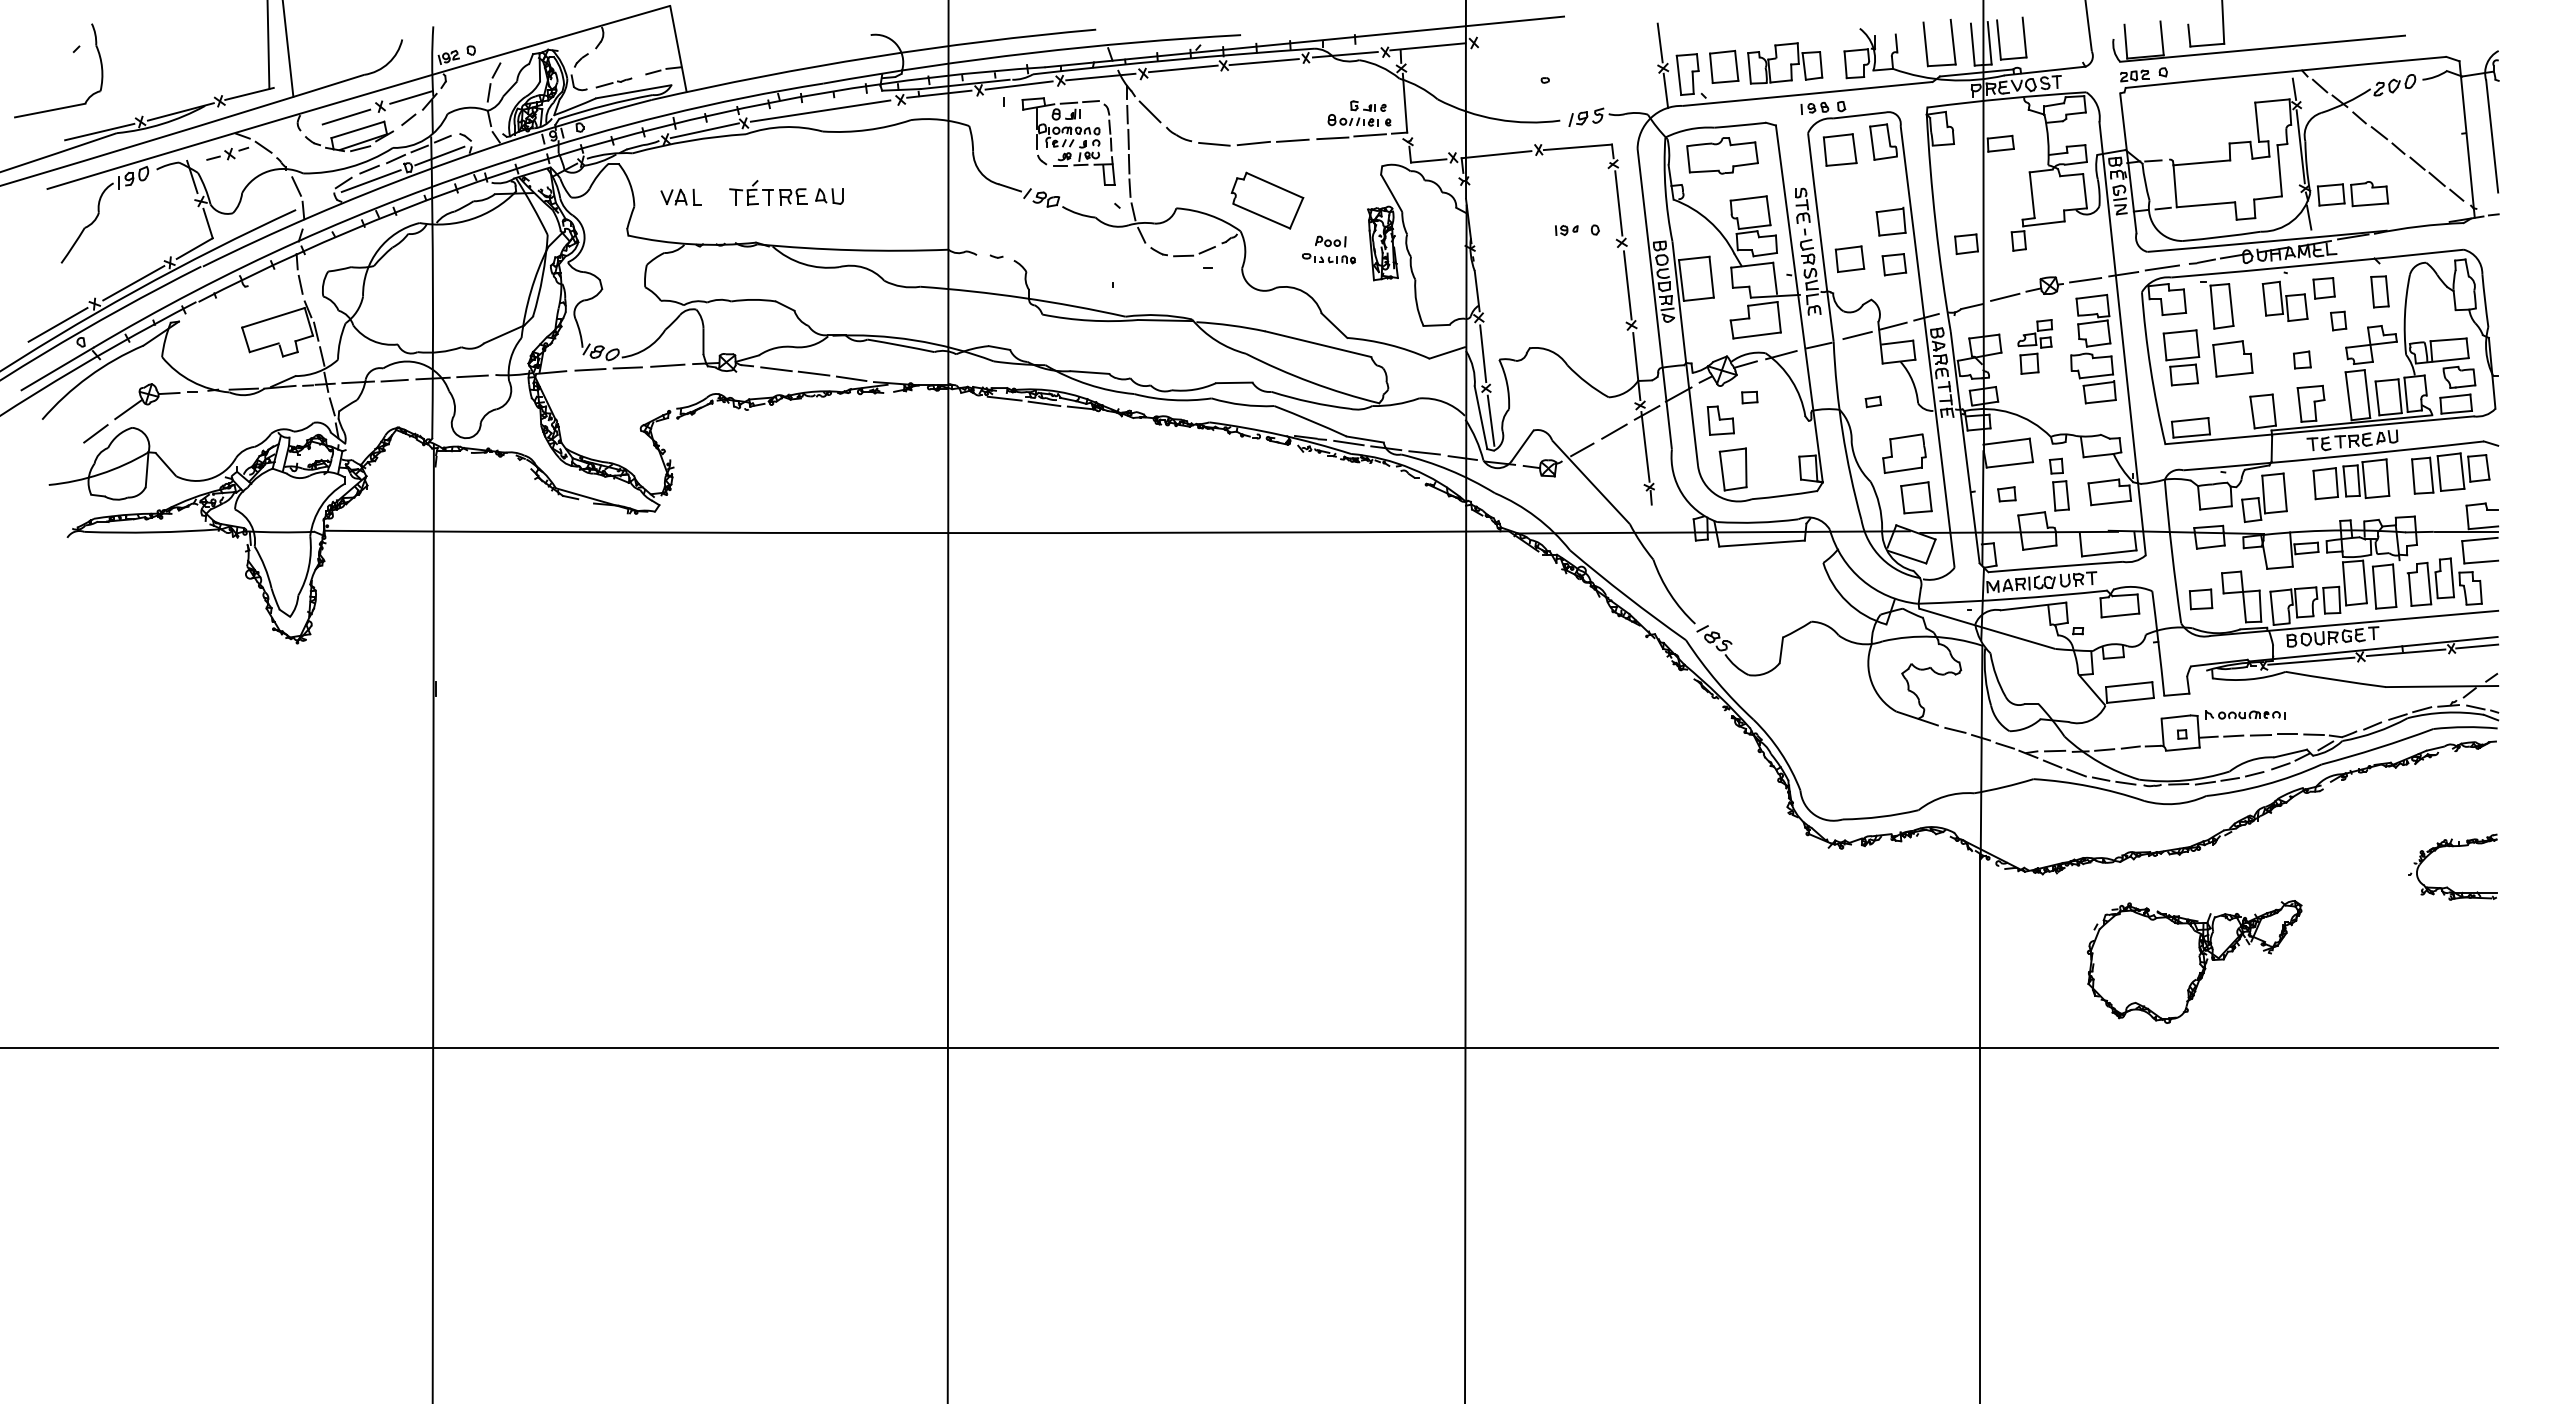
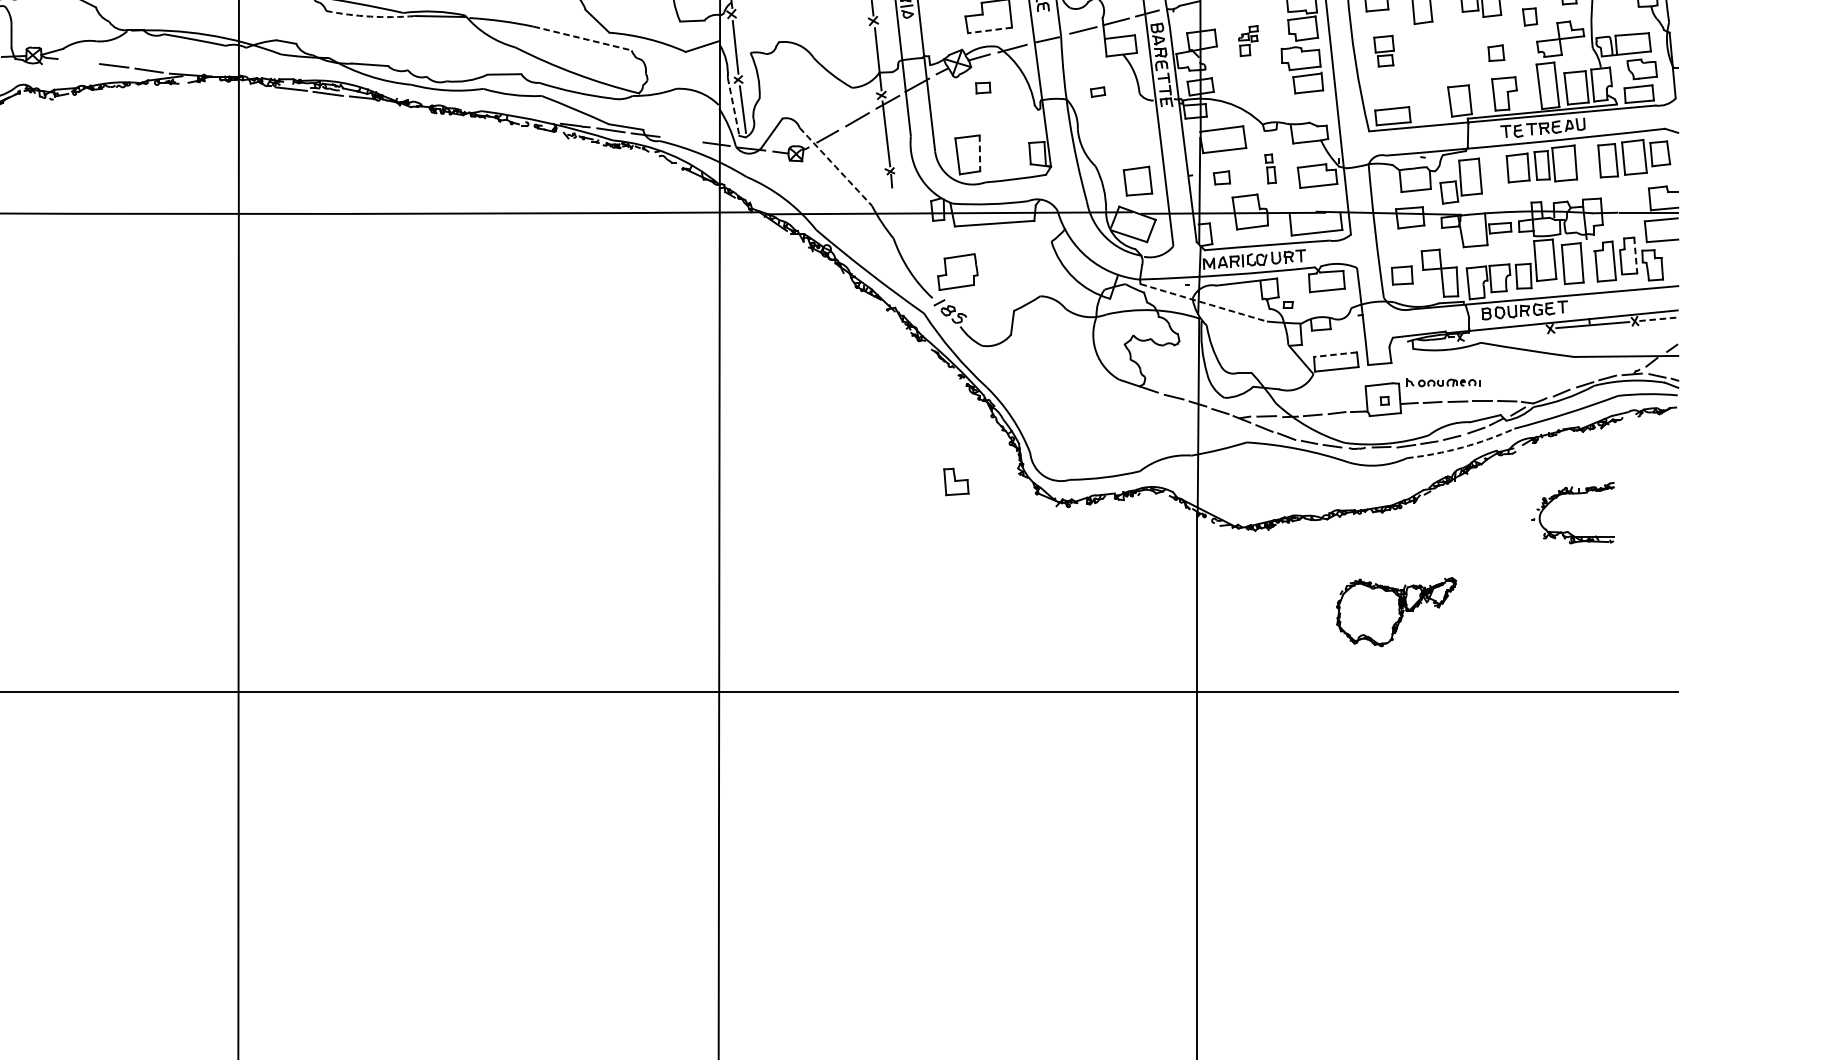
arc: (1090, 320) -> (370, 16), solid -> dashed
line: (1757, 335) -> (990, 30), solid -> dashed
line: (1318, 344) -> (582, 38), solid -> dashed
part: (2035, 346) -> (1248, 40), size x0.6
part: (2181, 357) -> (1384, 50), size x0.6
part: (2232, 358) -> (1431, 51), removed
line: (776, 369) -> (79, 62), removed
line: (1481, 417) -> (734, 106), solid -> dashed
part: (1720, 420) -> (956, 481), moved
line: (1424, 452) -> (681, 139), removed
part: (1904, 453) -> (957, 271), moved
line: (1746, 468) -> (980, 153), solid -> dashed
arc: (1590, 482) -> (835, 166), solid -> dashed
part: (2058, 484) -> (1269, 168), size x0.6
line: (2452, 578) -> (1635, 256), solid -> dashed
arc: (1987, 628) -> (1203, 302), solid -> dashed
line: (2477, 646) -> (1659, 319), solid -> dashed
line: (2311, 660) -> (1504, 332), removed
line: (2128, 684) -> (1334, 354), solid -> dashed
arc: (2265, 784) -> (1462, 447), solid -> dashed
part: (2452, 847) -> (1572, 494), moved
part: (2194, 961) -> (1396, 611), size x0.6

